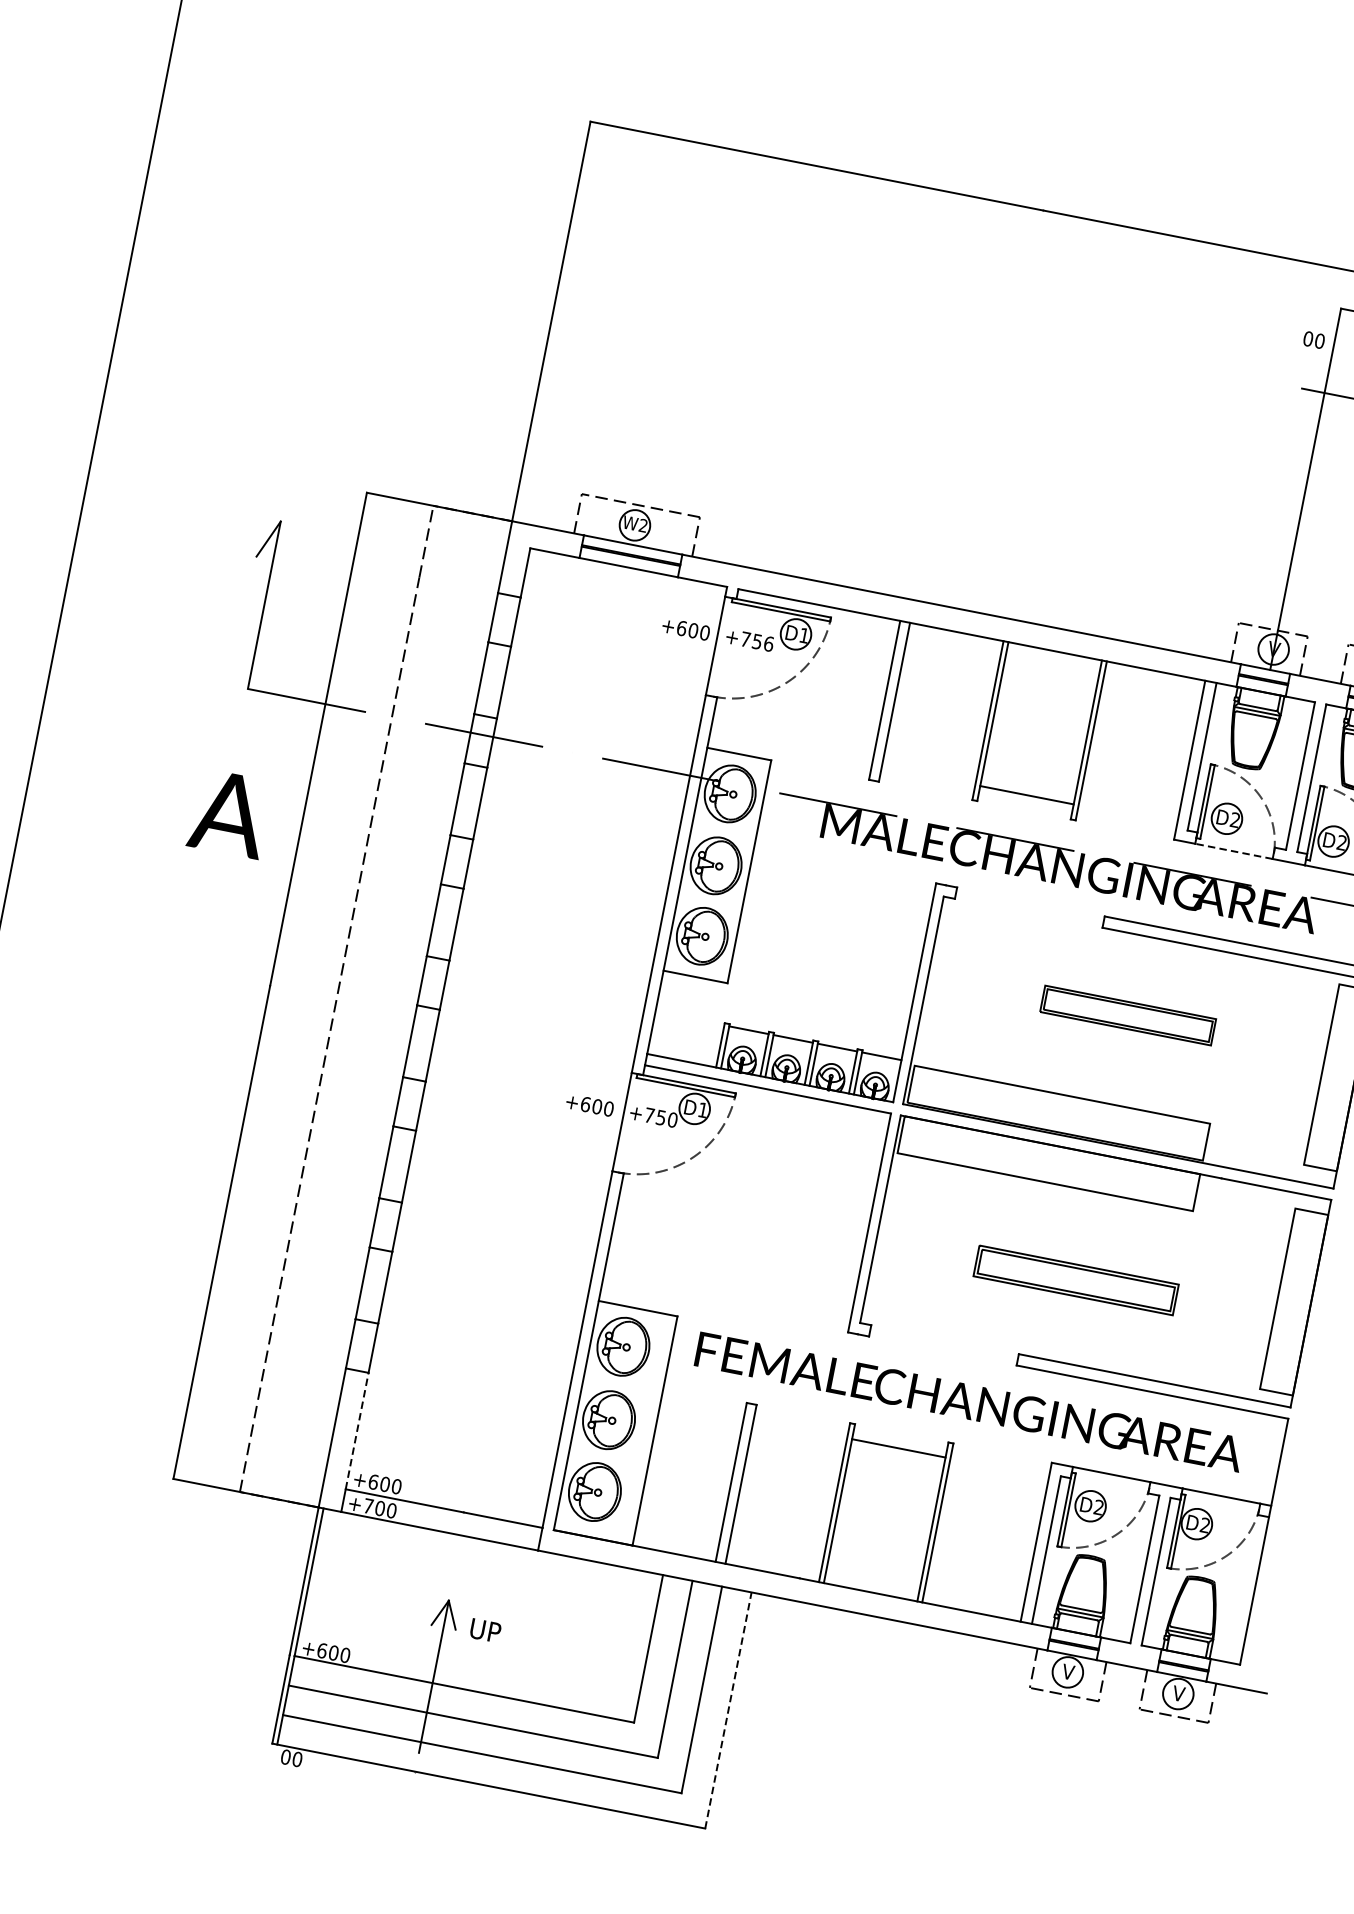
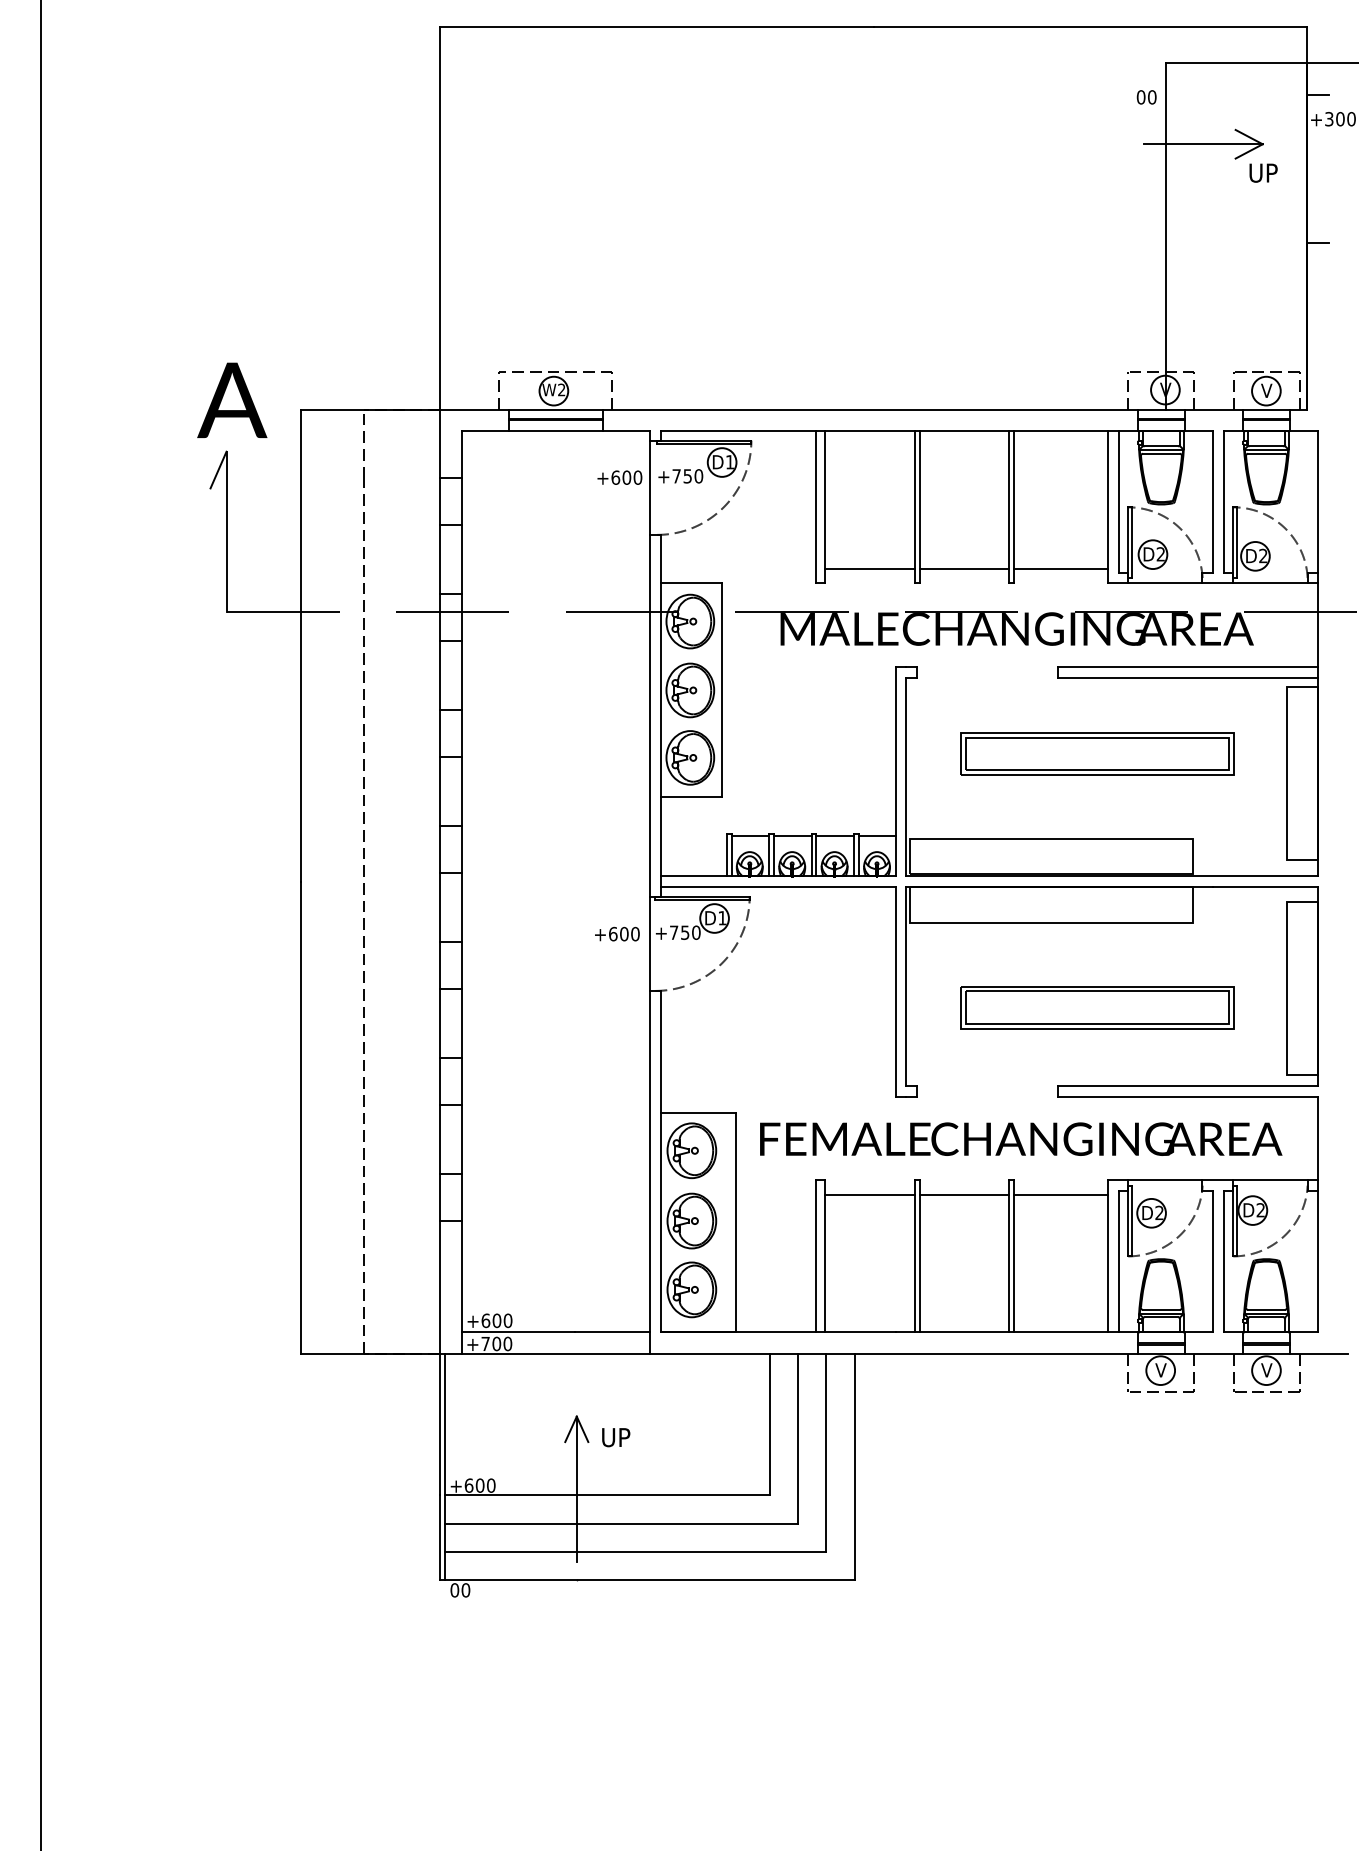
text: (768, 644) -> (698, 476), +756 -> +750
line: (927, 776) -> (869, 569), added
text: (230, 812) -> (232, 399), moved
line: (1127, 815) -> (1060, 569), added
line: (1233, 851) -> (1164, 583), dashed -> solid
part: (1128, 1015) -> (1097, 753), size x1.67
part: (1076, 1280) -> (1097, 1007), size x1.43
line: (799, 1428) -> (869, 1194), added
line: (357, 1430) -> (461, 1276), dashed -> solid
line: (999, 1467) -> (1060, 1194), added
line: (728, 1709) -> (854, 1466), dashed -> solid

